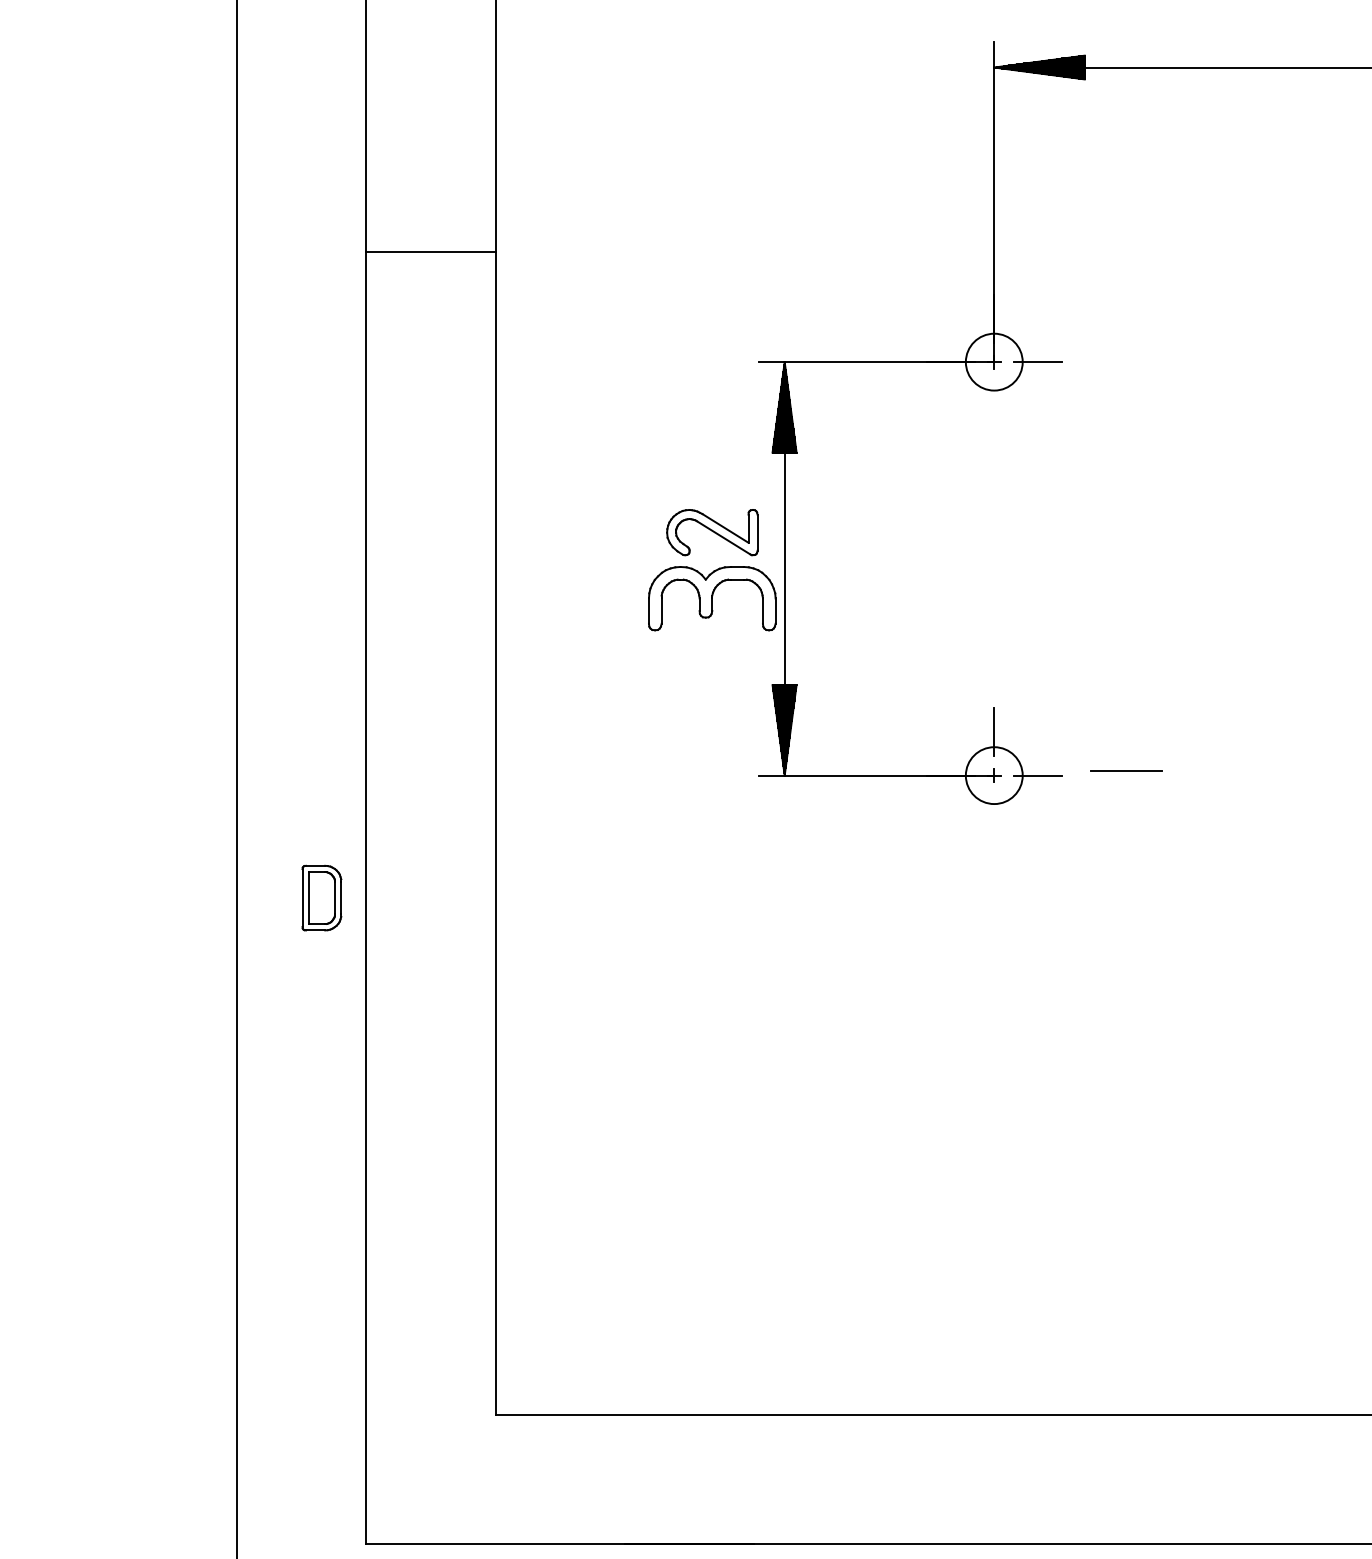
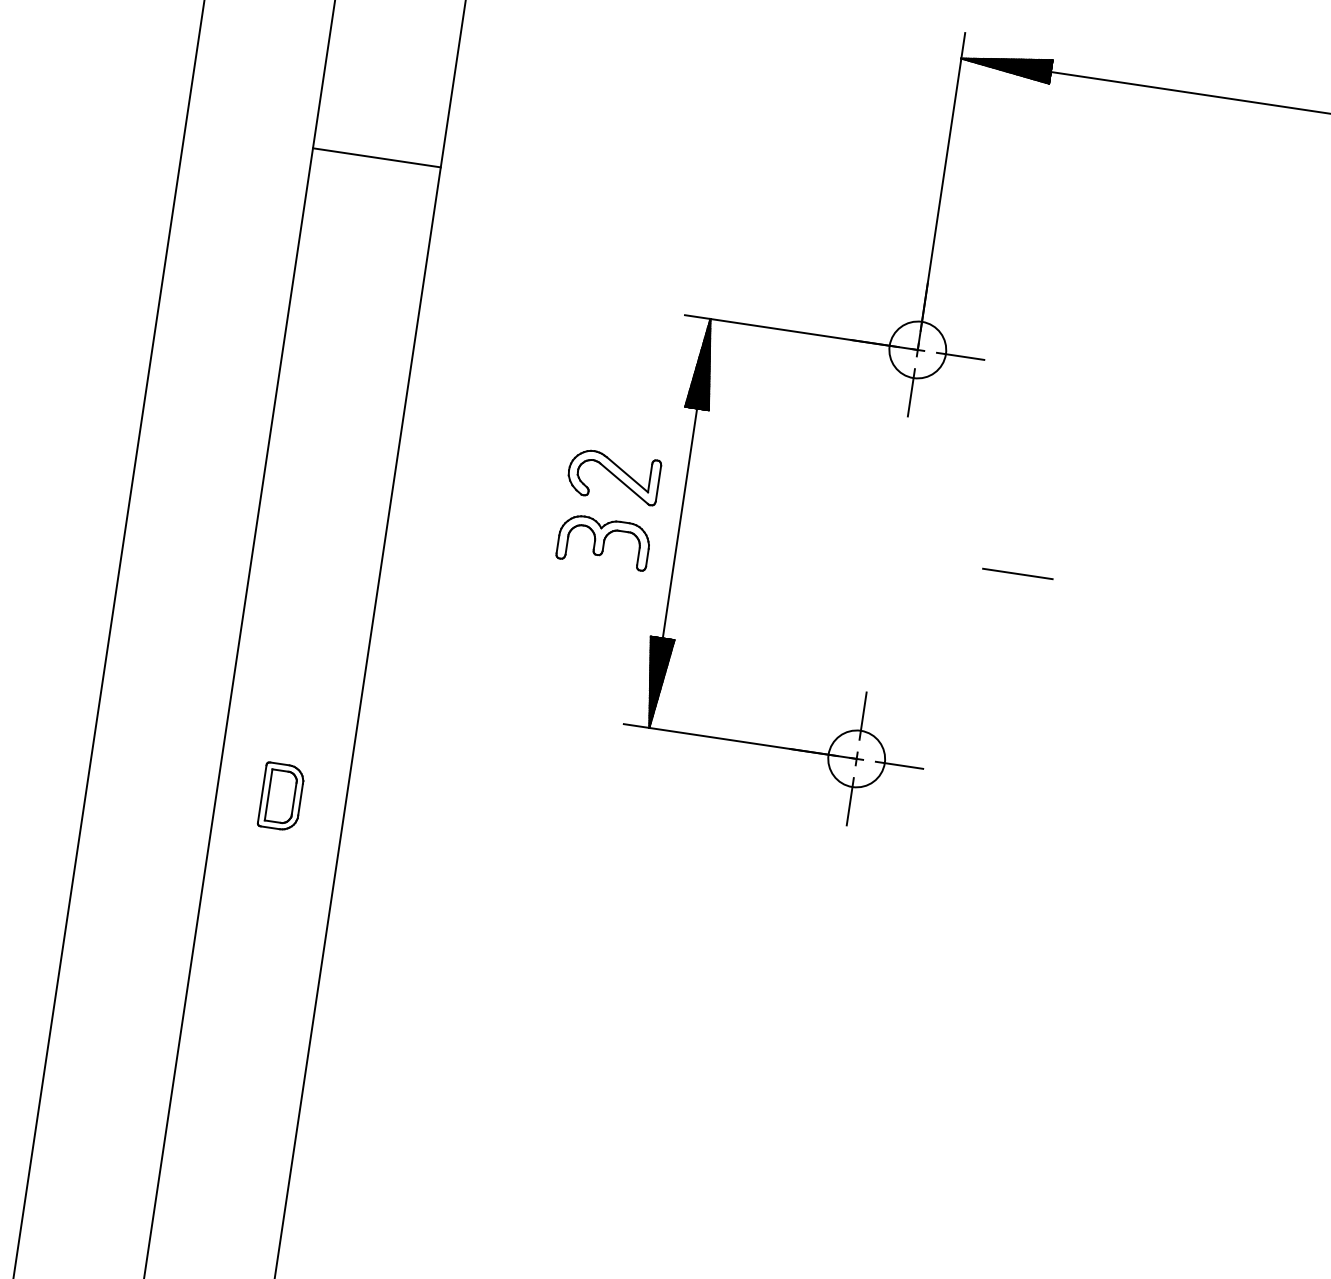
line: (994, 405) -> (911, 392), added
part: (712, 598) -> (604, 542), size x0.71
line: (1126, 770) -> (1018, 573), moved
line: (994, 818) -> (850, 801), added
part: (321, 897) -> (281, 796), moved

